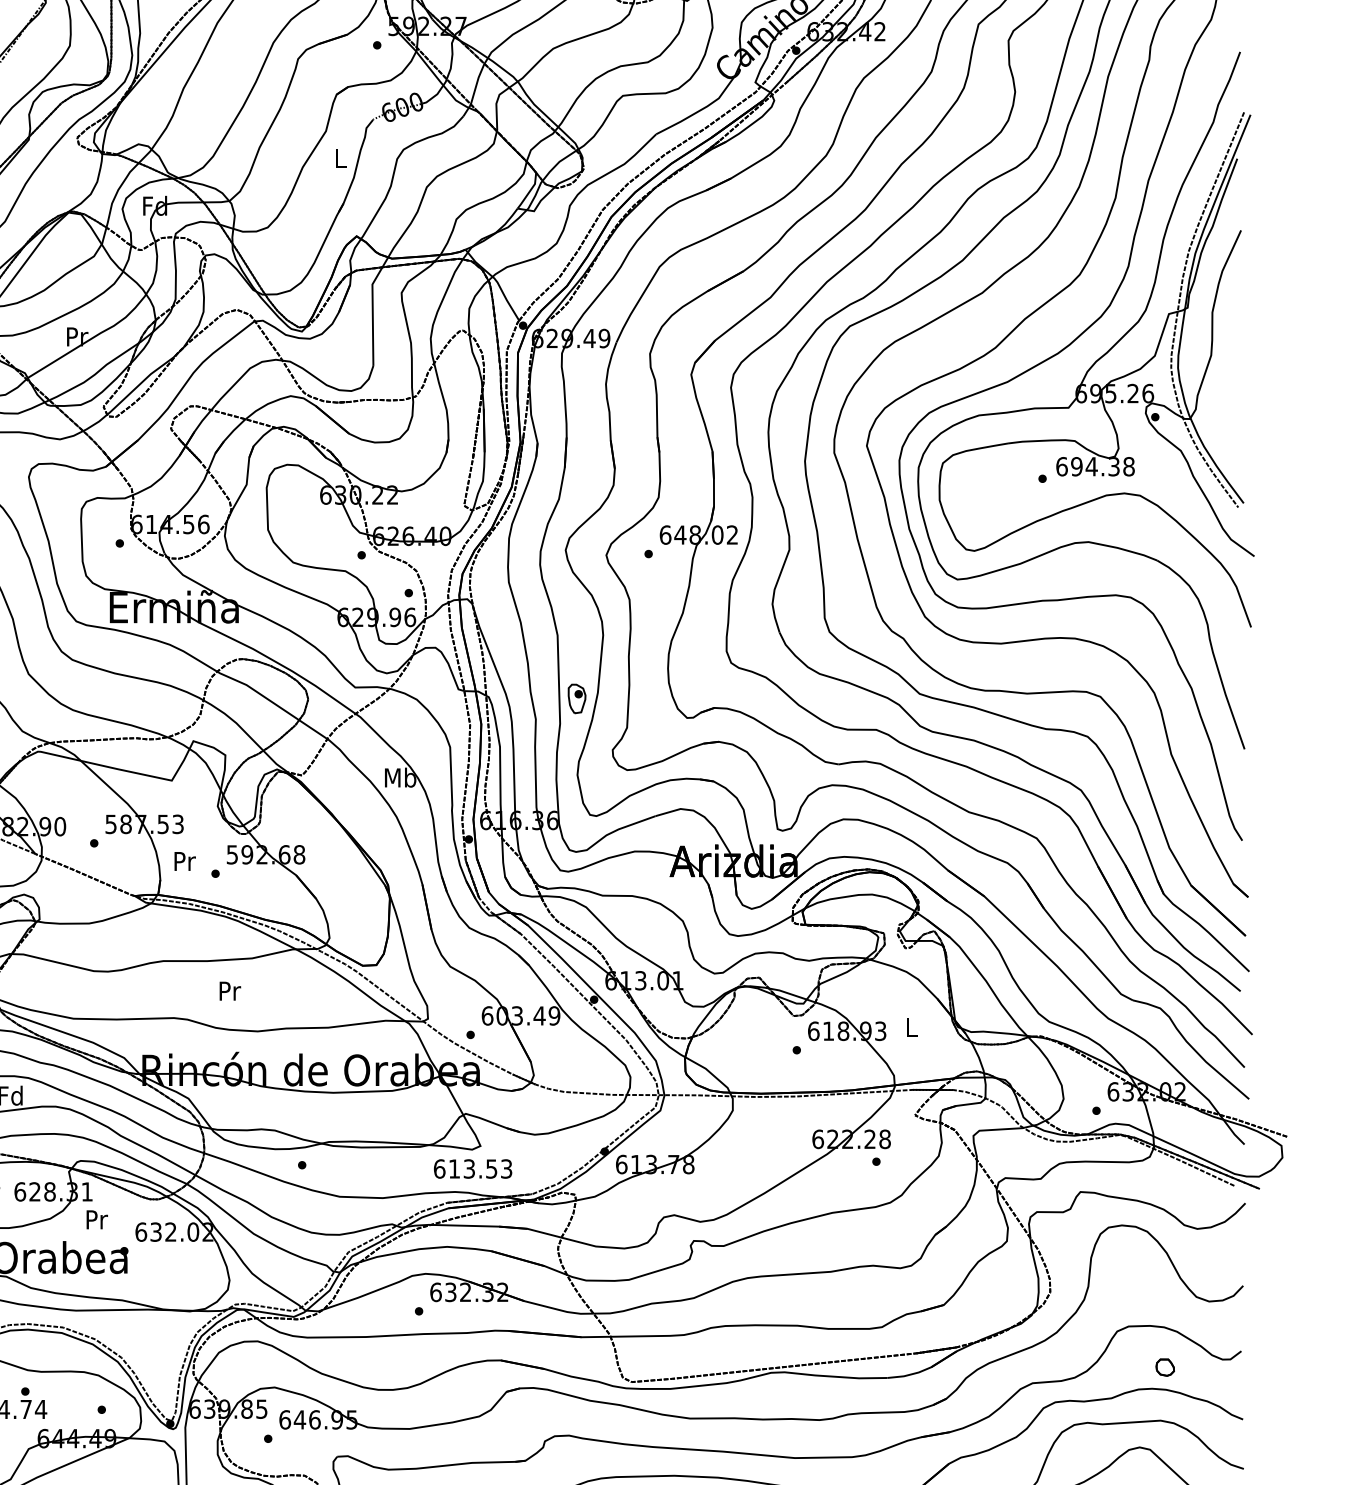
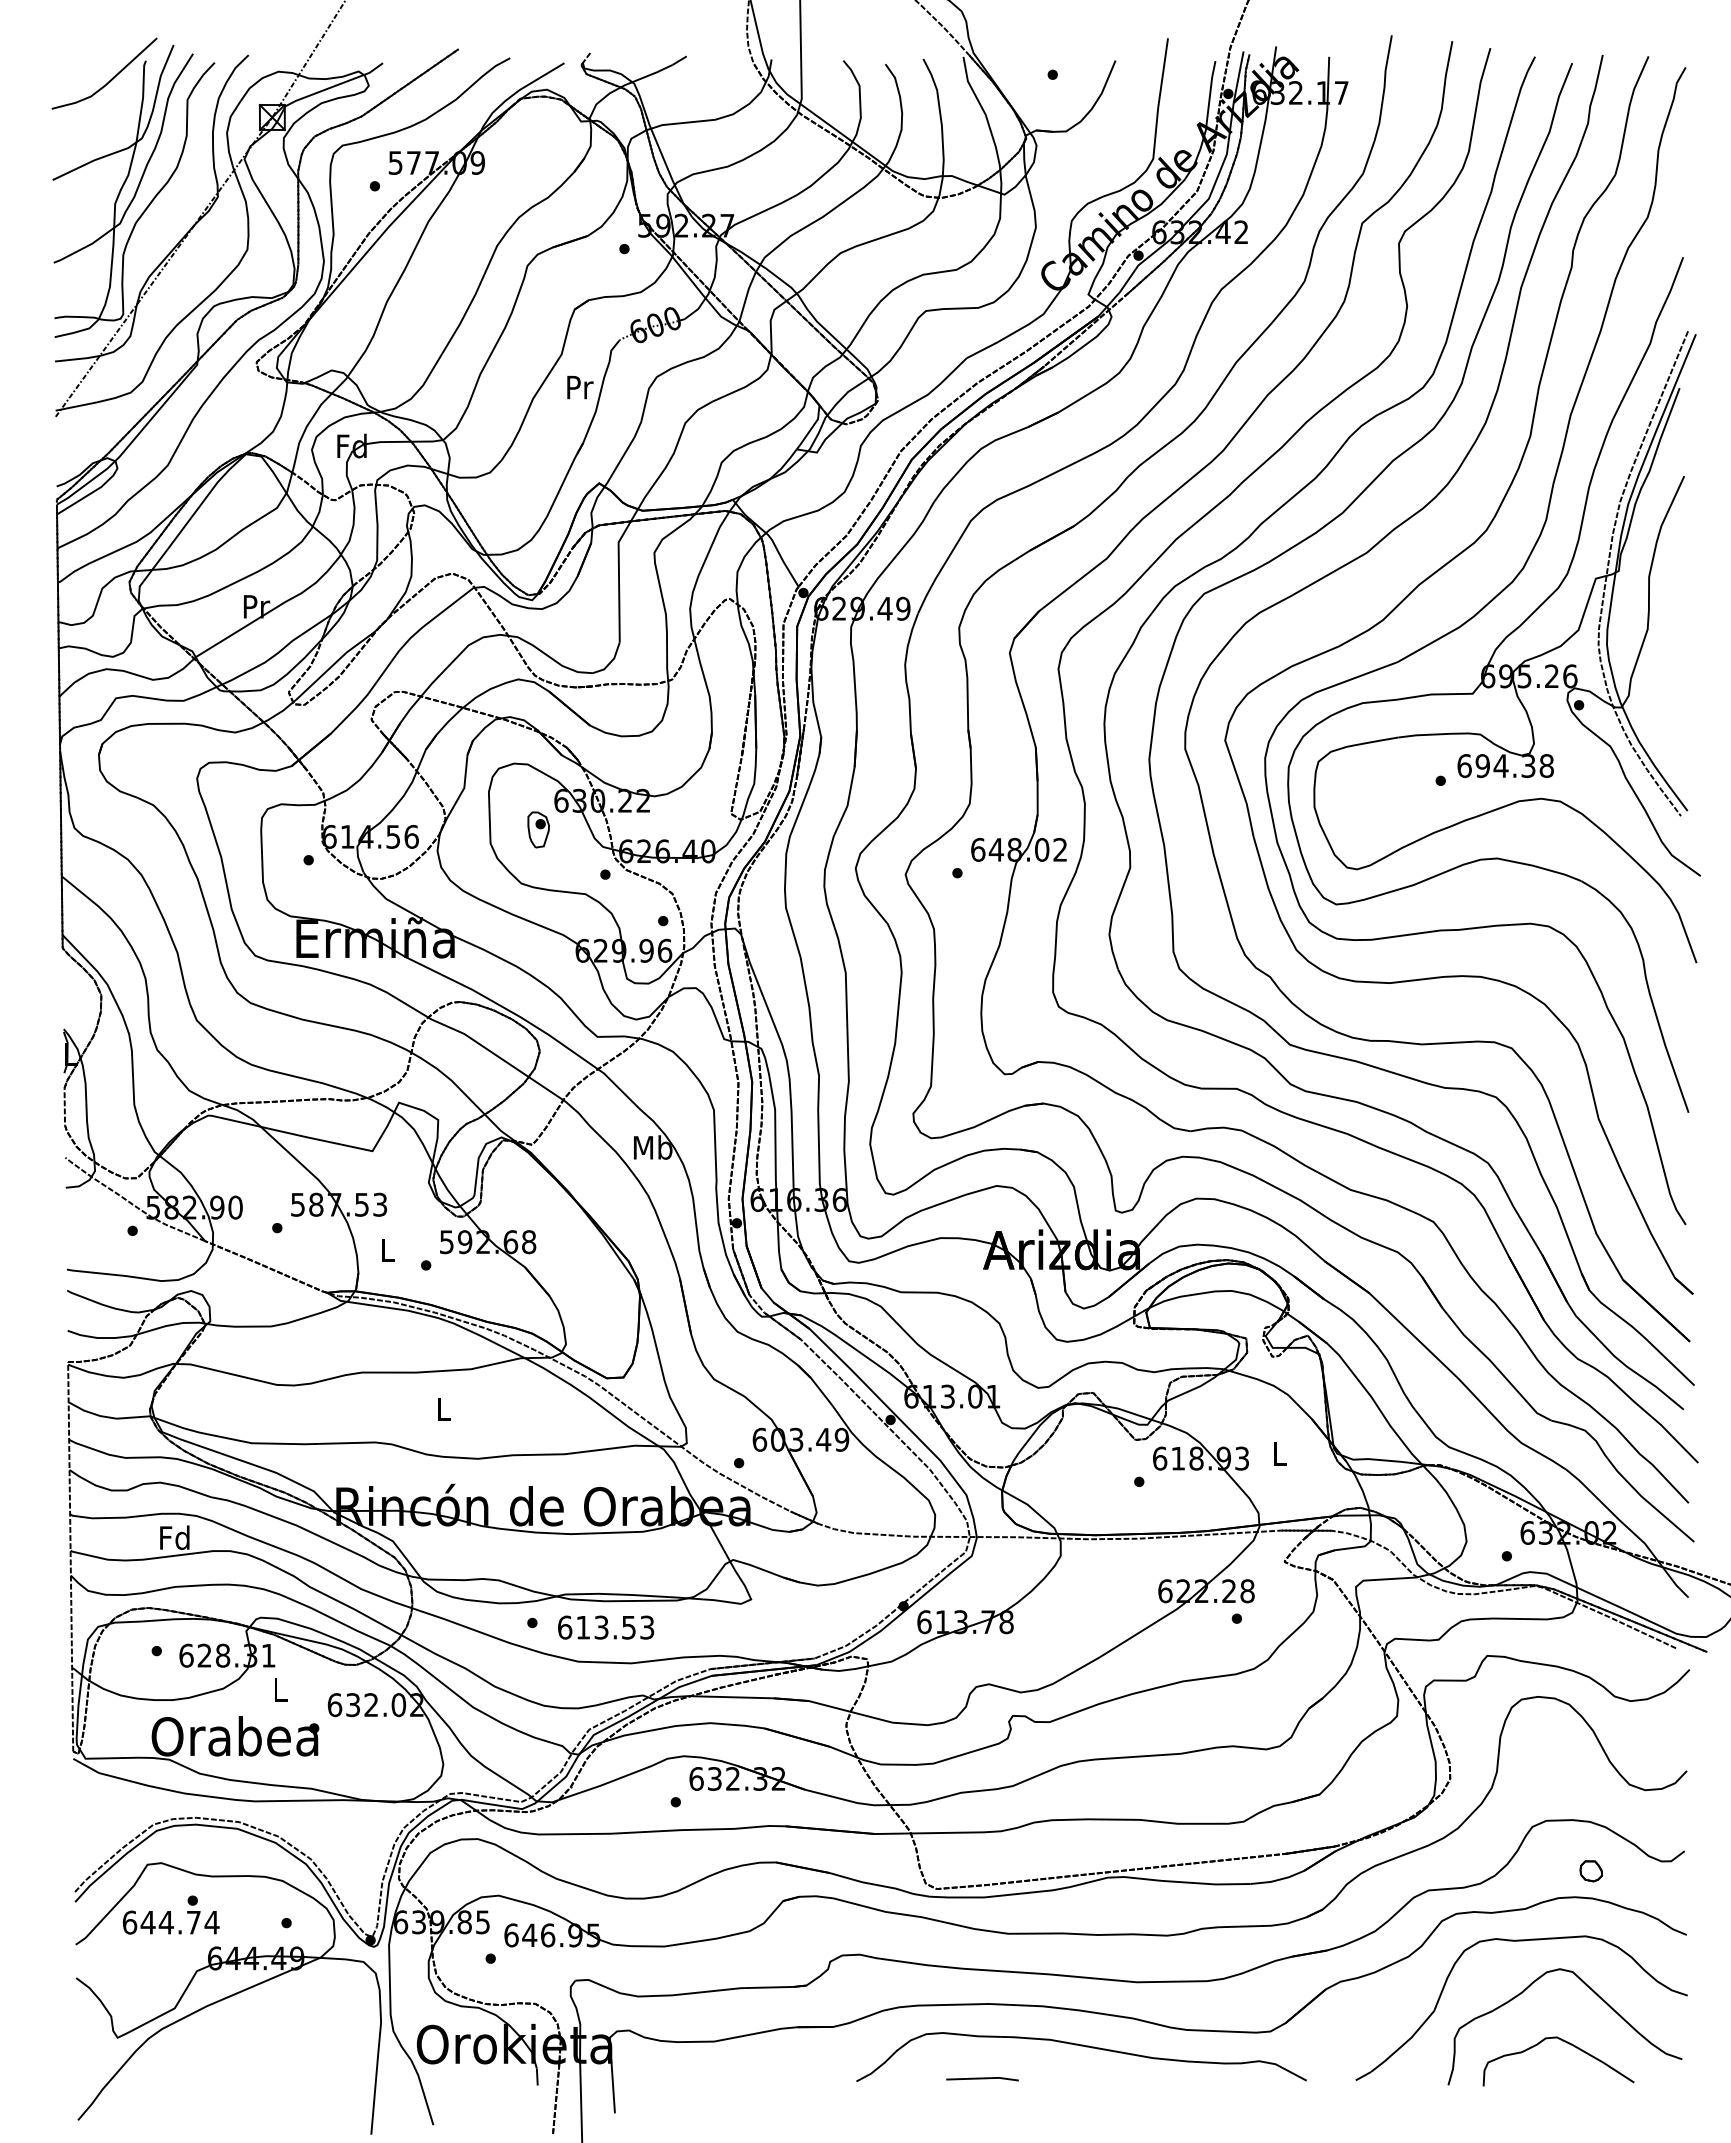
text: (341, 158) -> (580, 387), L -> Pr
part: (576, 698) -> (538, 829), moved
text: (184, 860) -> (388, 1249), Pr -> L
text: (230, 991) -> (444, 1409), Pr -> L
text: (473, 1168) -> (606, 1627), moved
text: (97, 1219) -> (281, 1689), Pr -> L

